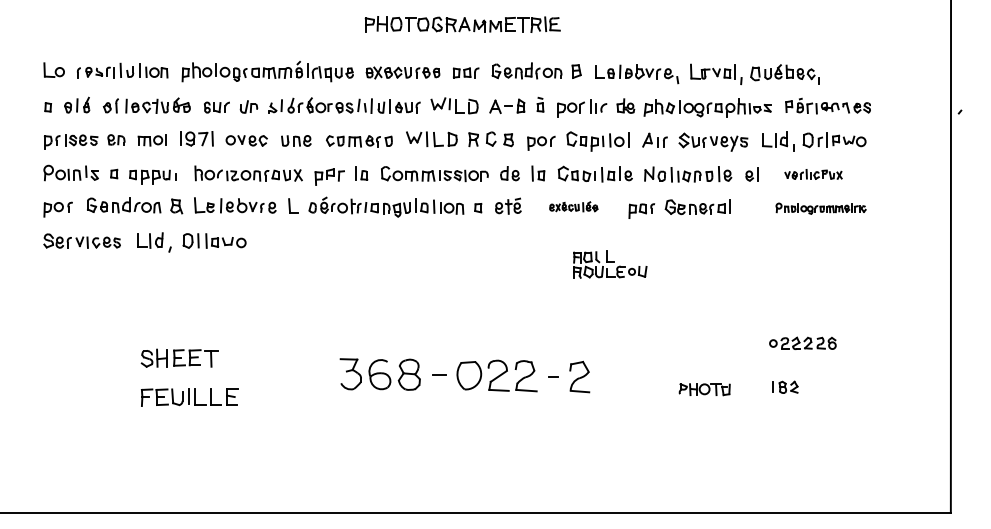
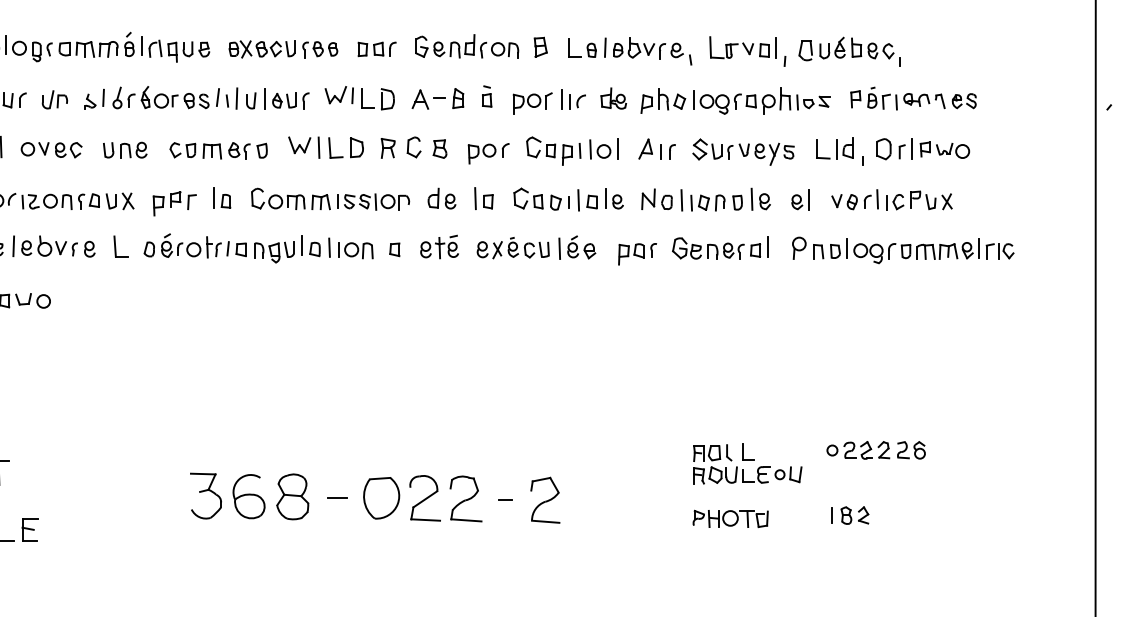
part: (813, 174) -> (891, 199), size x1.43
part: (573, 206) -> (536, 247), size x1.67
part: (820, 208) -> (902, 250), size x1.67
part: (610, 264) -> (748, 463), moved

